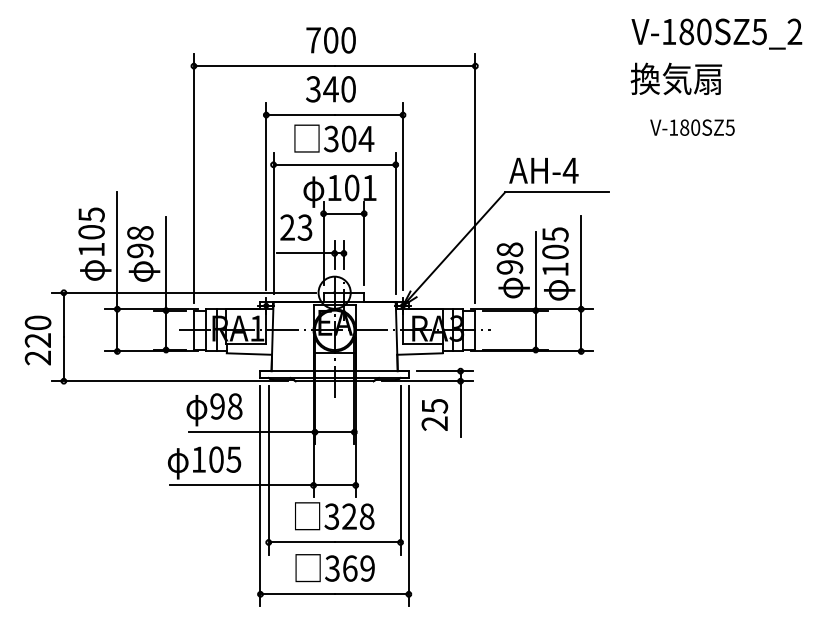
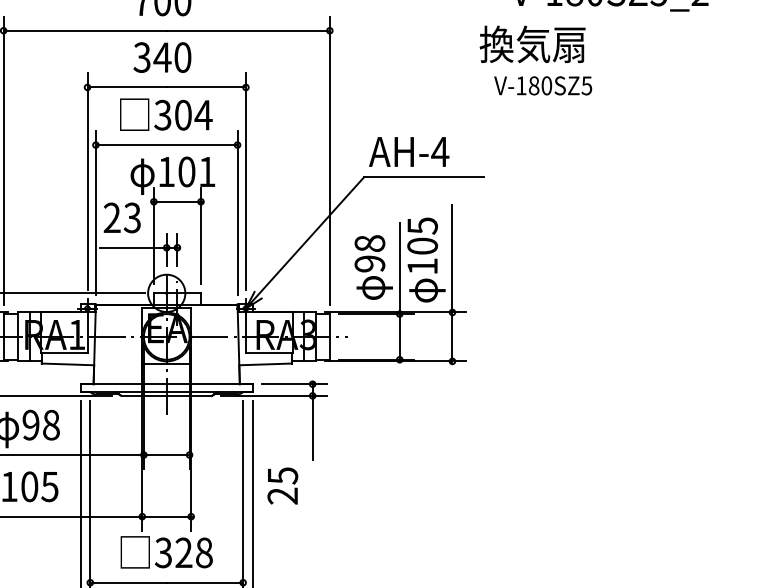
text: (676, 78) -> (532, 43), moved
text: (692, 127) -> (543, 85), moved
text: (434, 414) -> (282, 485), moved

